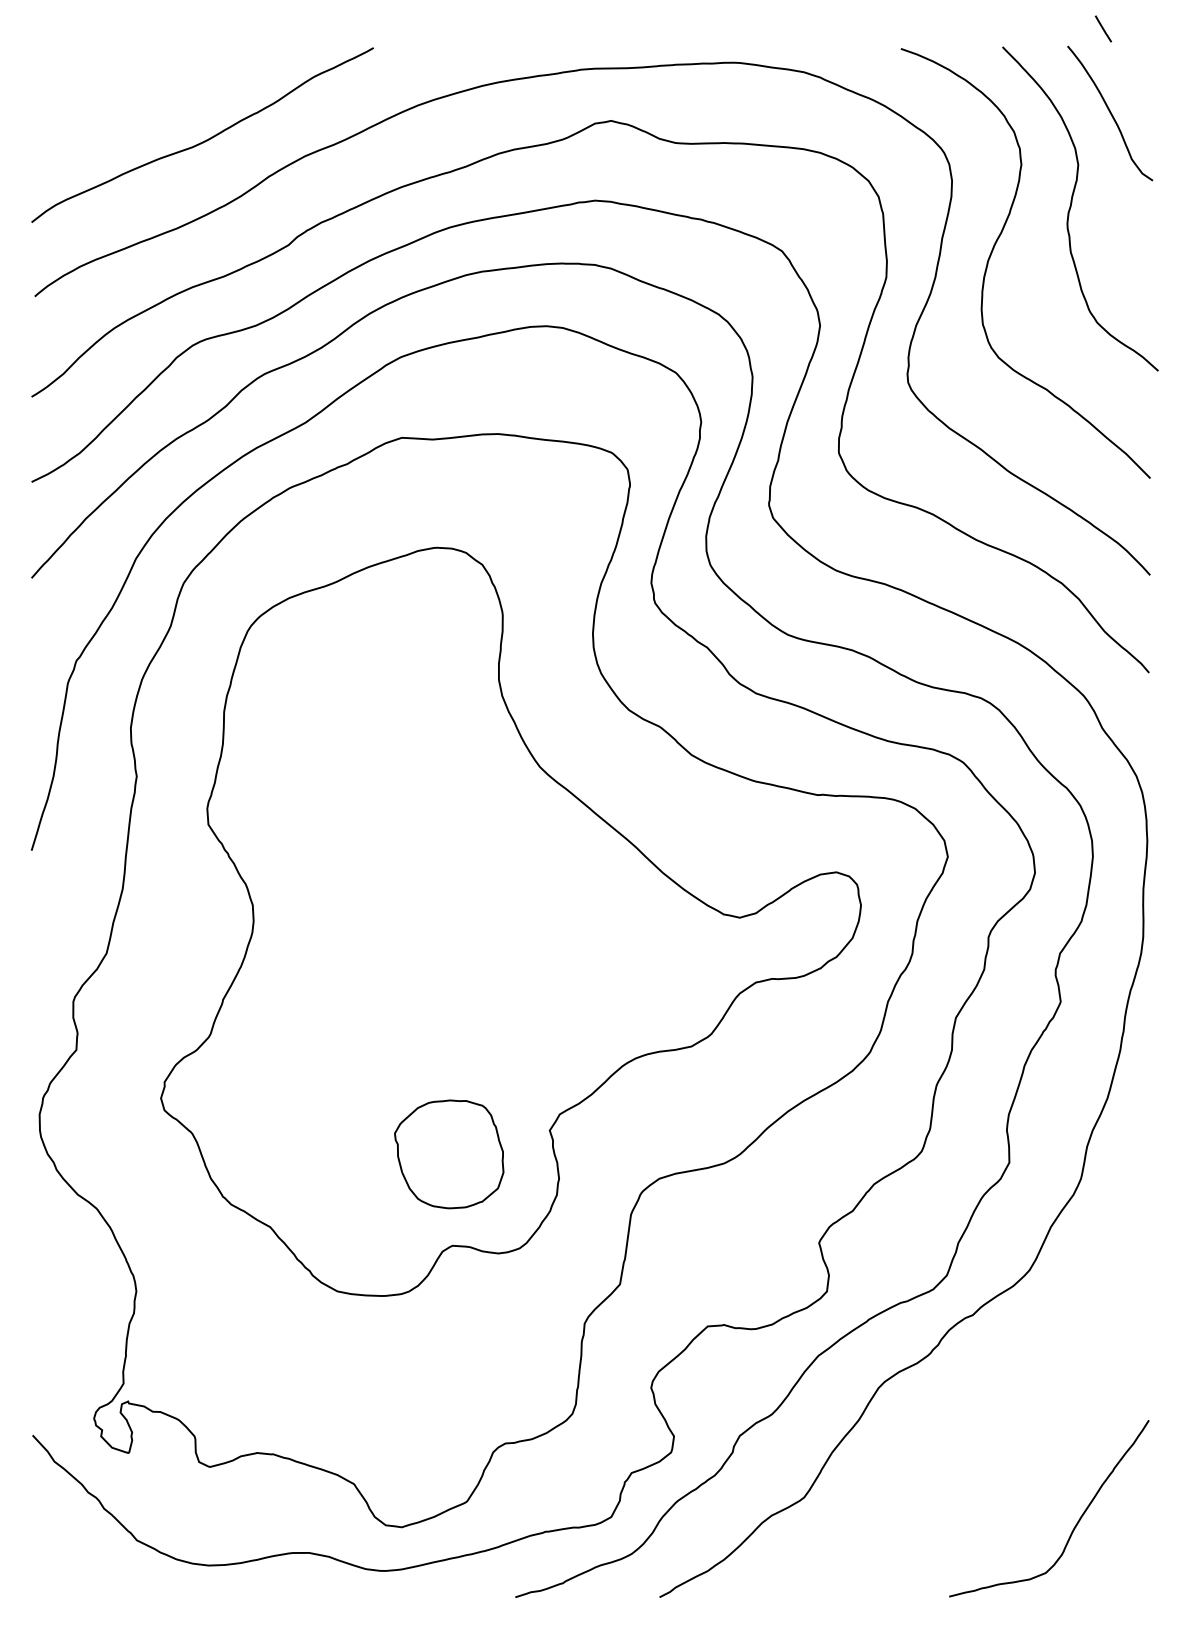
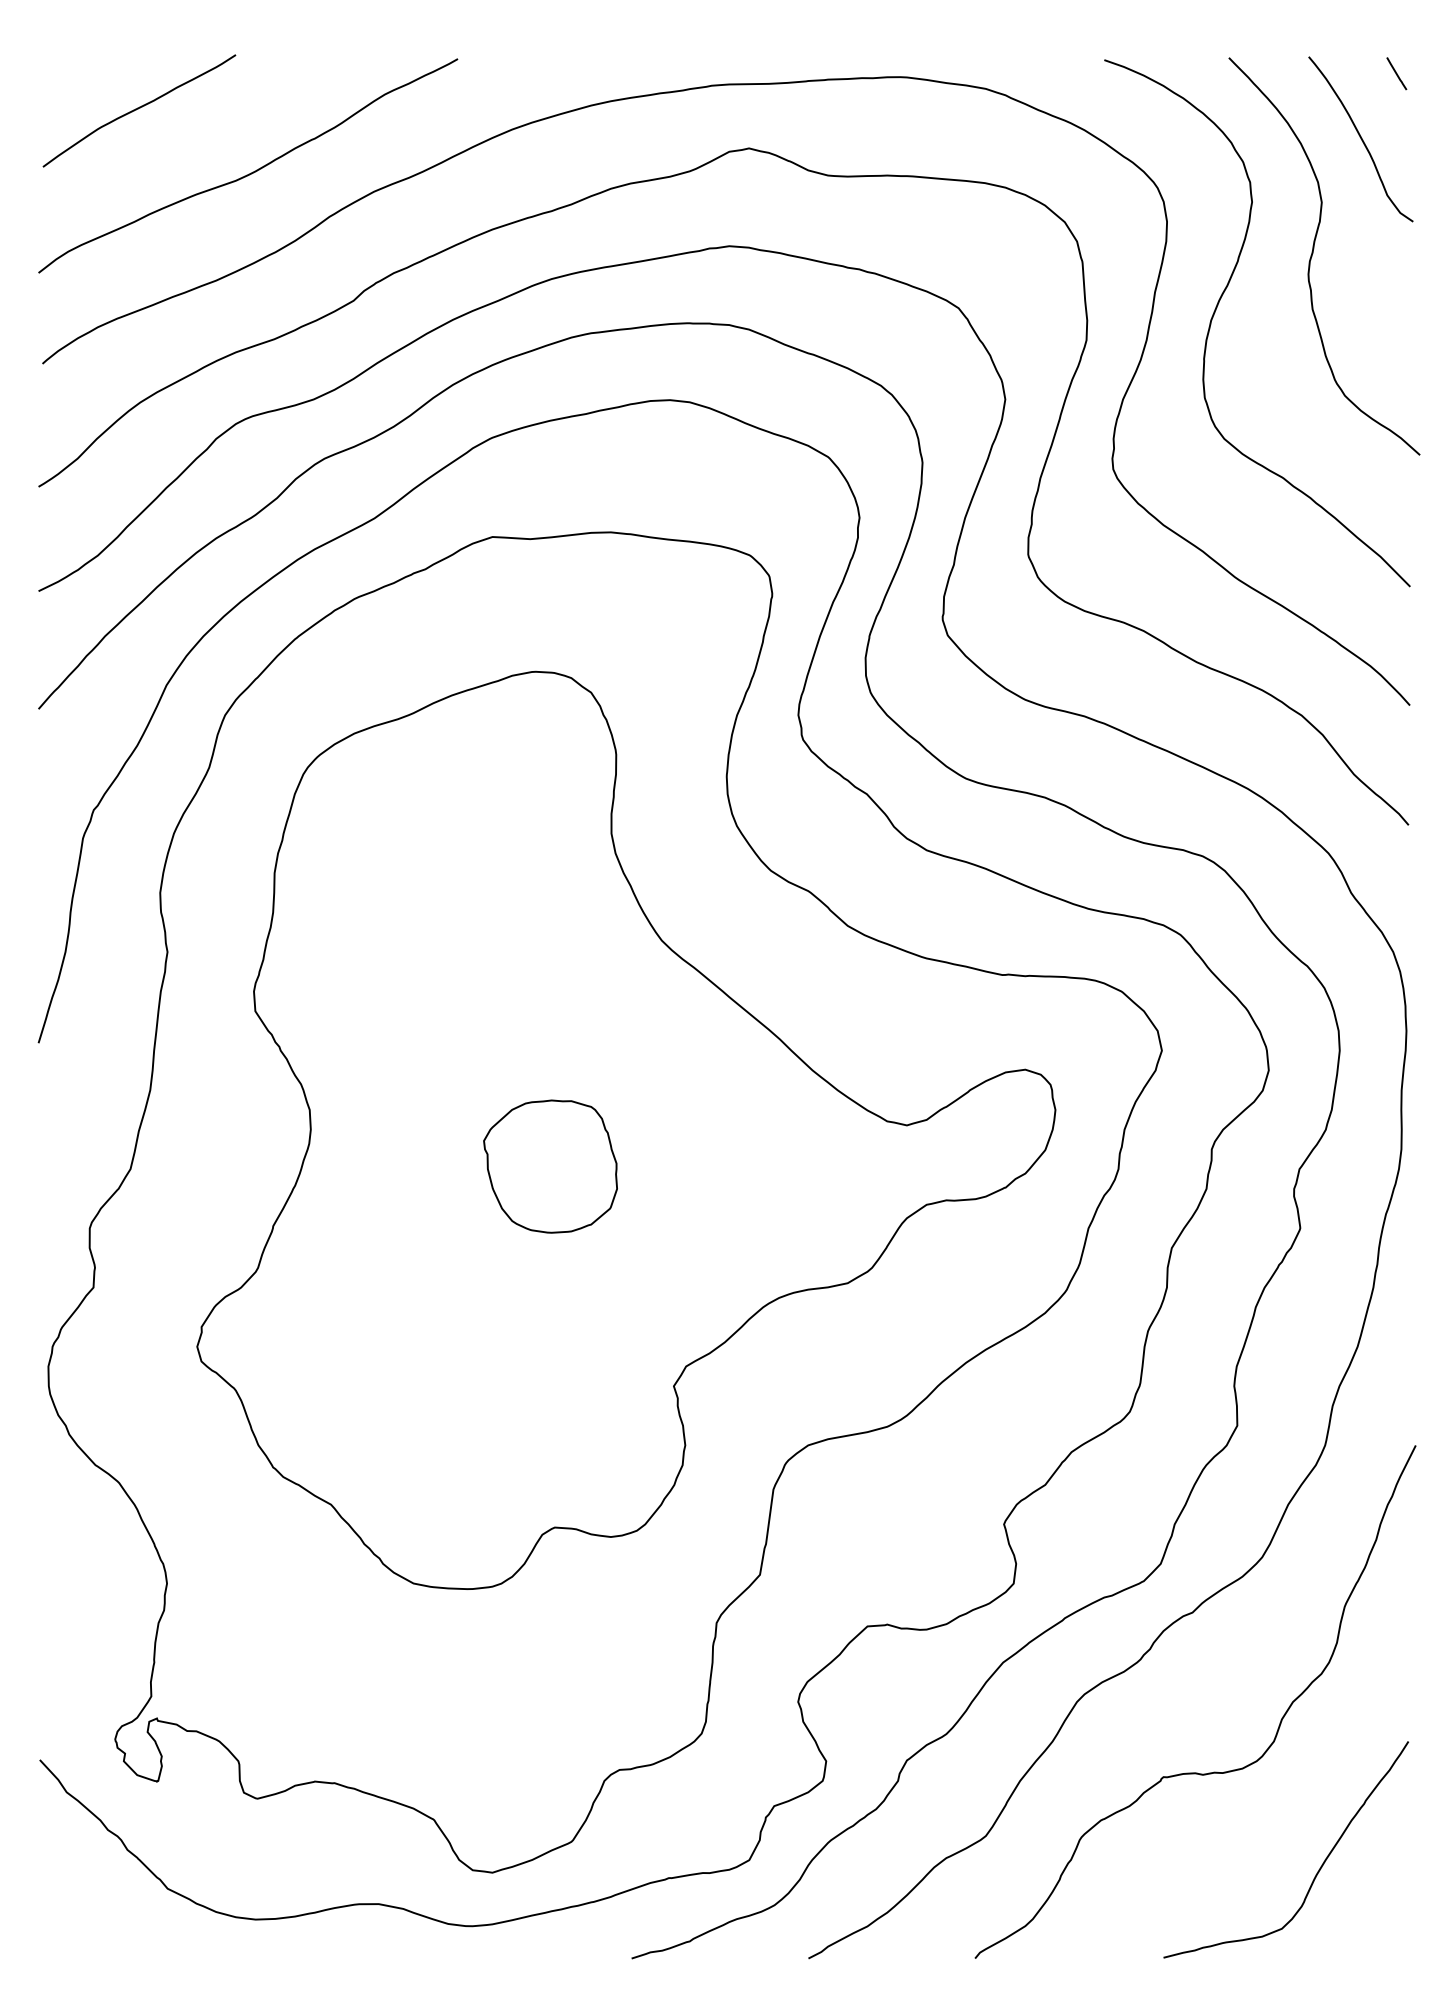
line: (1103, 28) -> (1396, 73), moved
curve: (112, 89) -> (137, 109), added
part: (449, 1154) -> (550, 1166), moved
curve: (975, 1445) -> (1195, 1772), added

